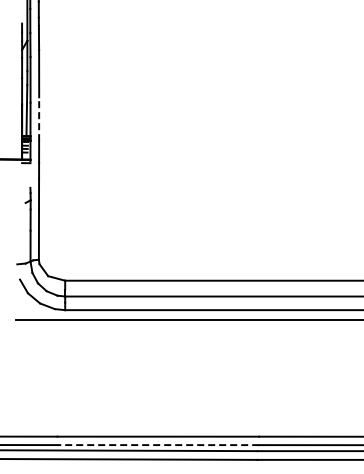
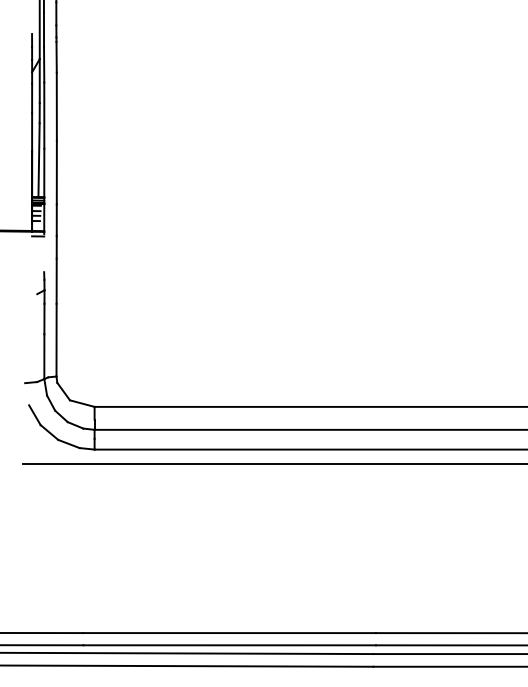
line: (39, 119) -> (57, 173), dashed -> solid
line: (158, 445) -> (229, 645), dashed -> solid

